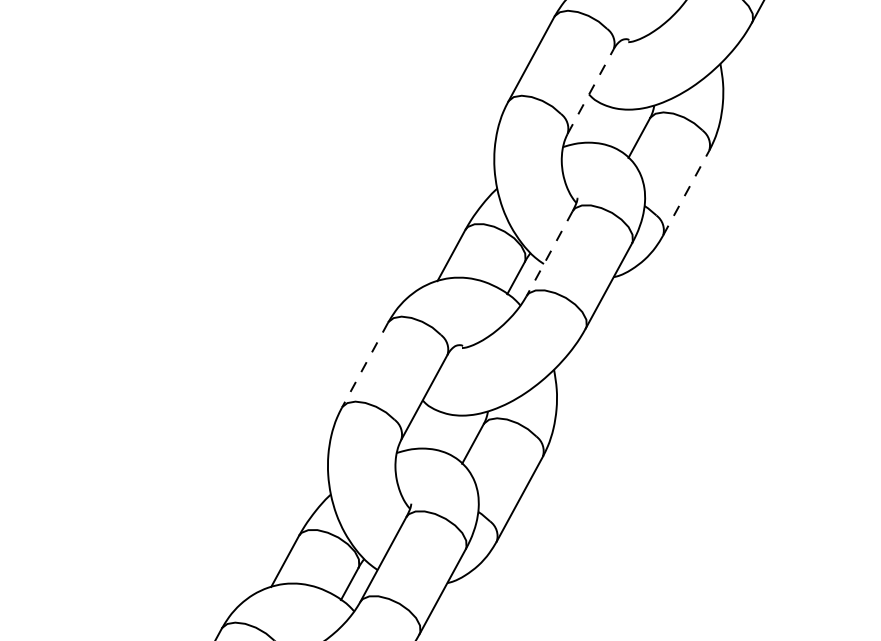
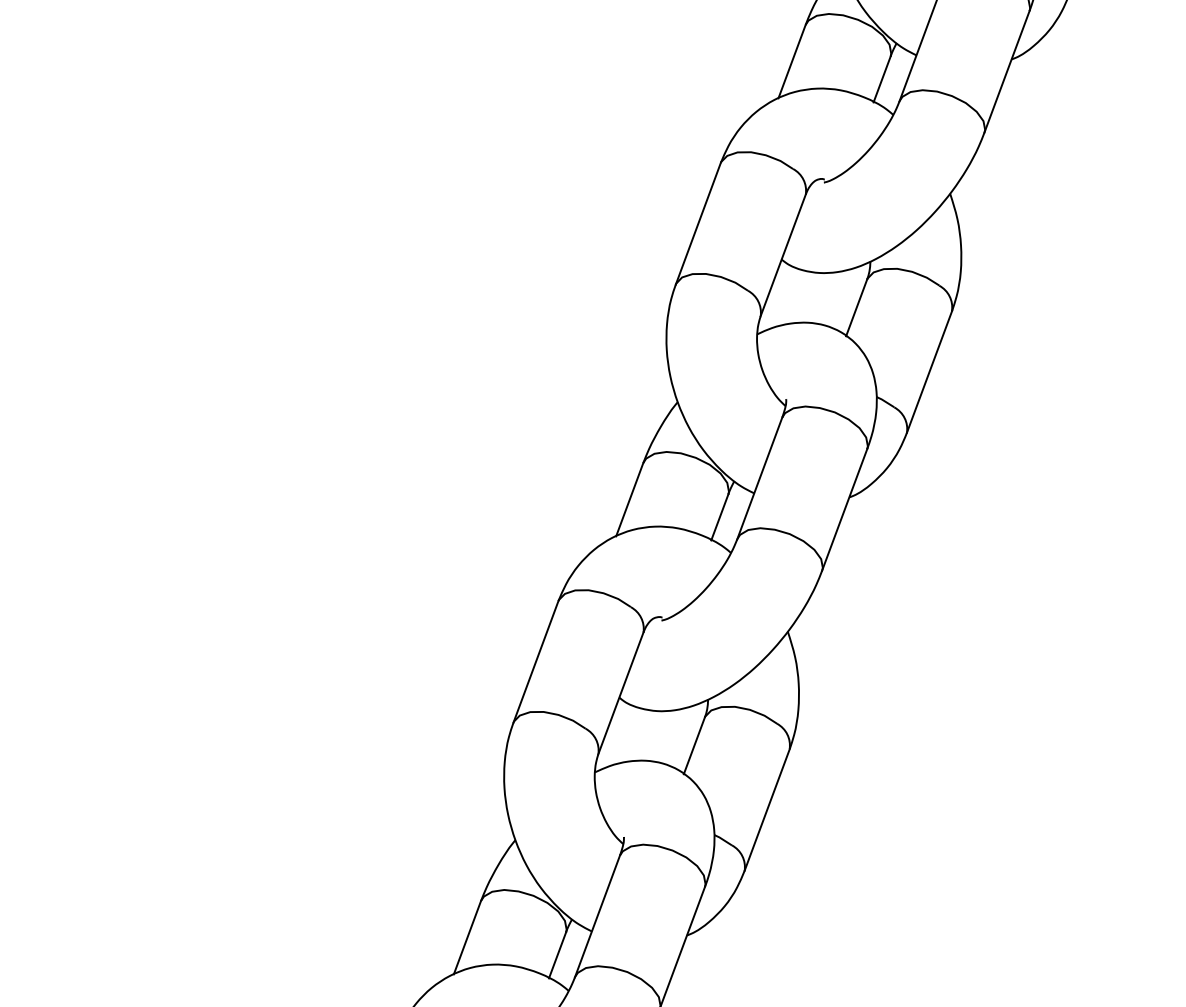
line: (590, 91) -> (783, 255), dashed -> solid
line: (686, 192) -> (929, 371), dashed -> solid
line: (549, 253) -> (759, 478), dashed -> solid
line: (365, 364) -> (536, 661), dashed -> solid

